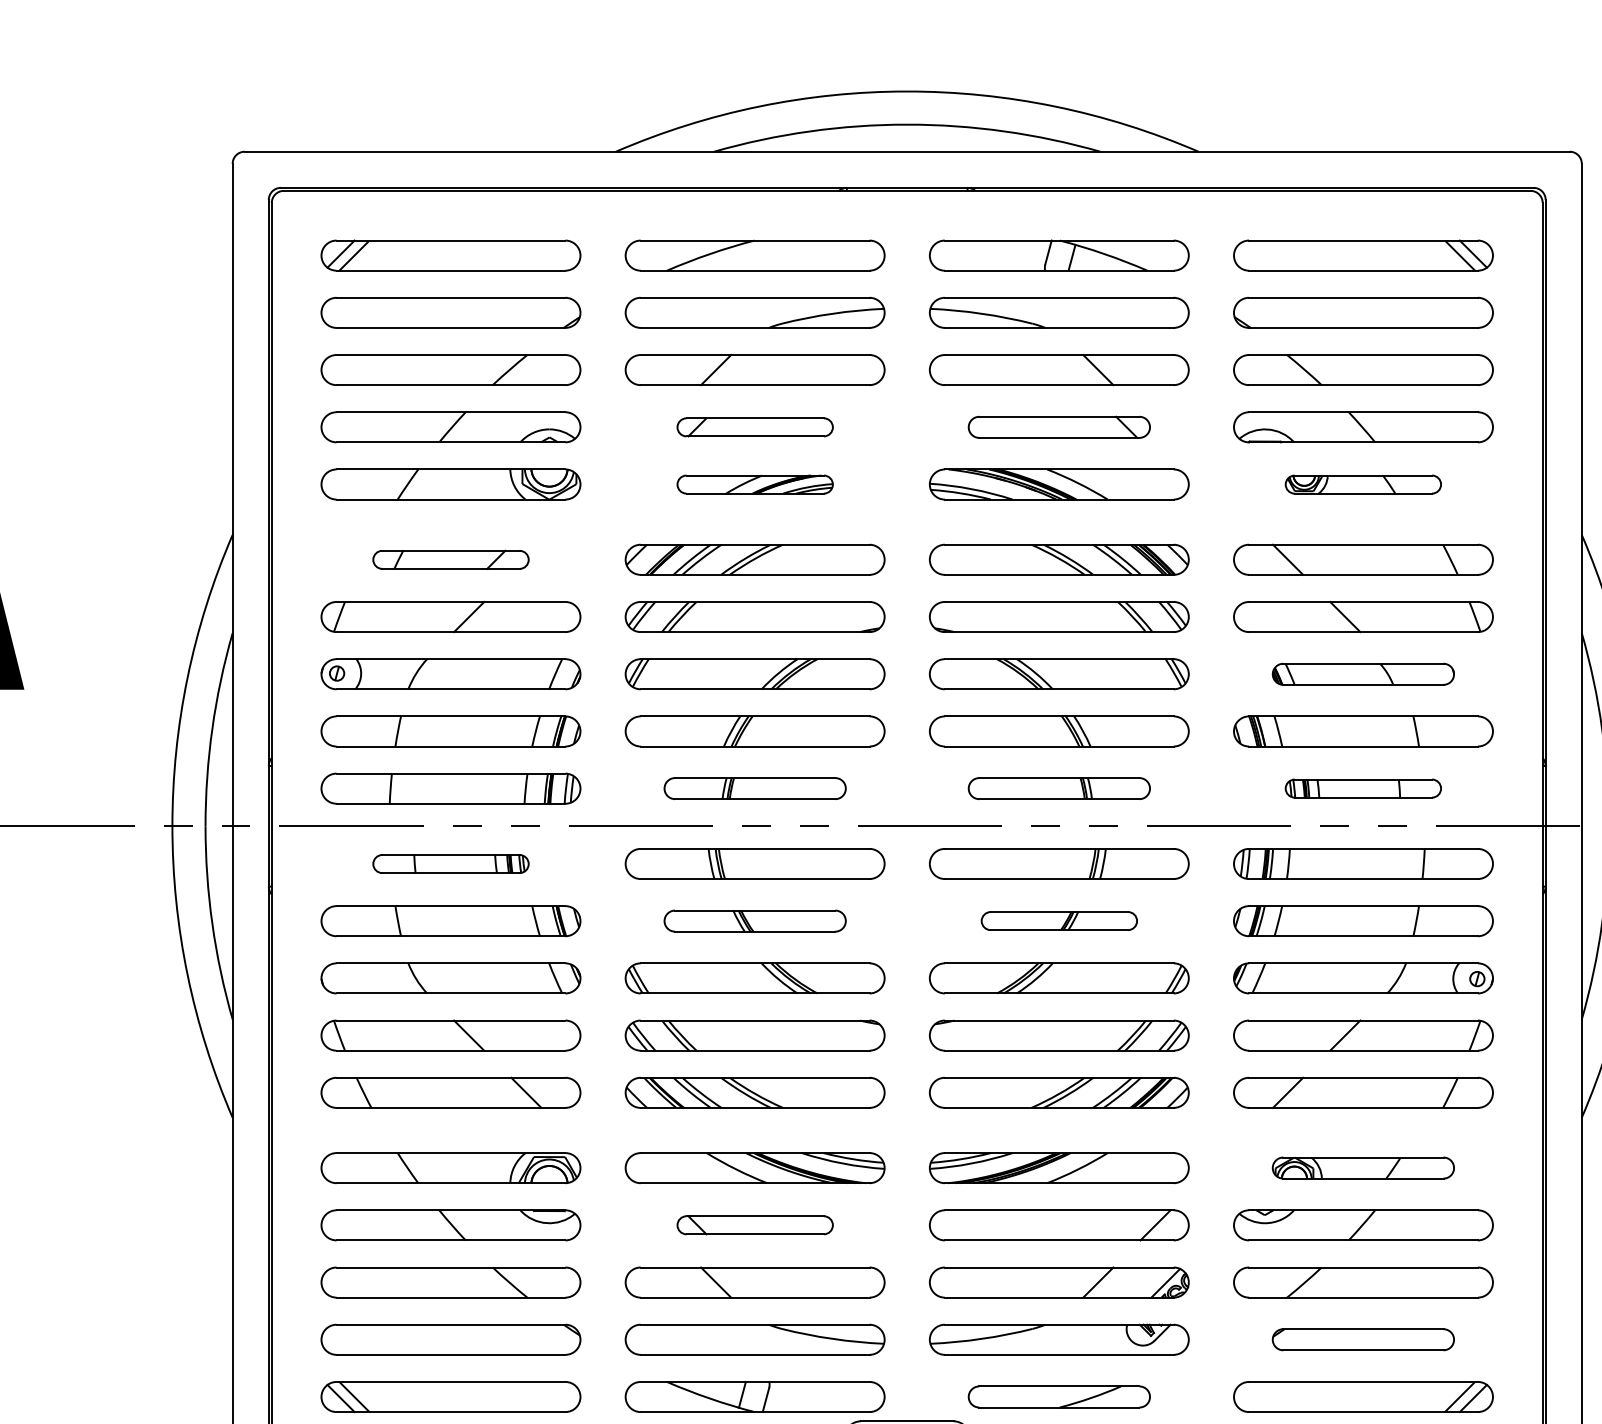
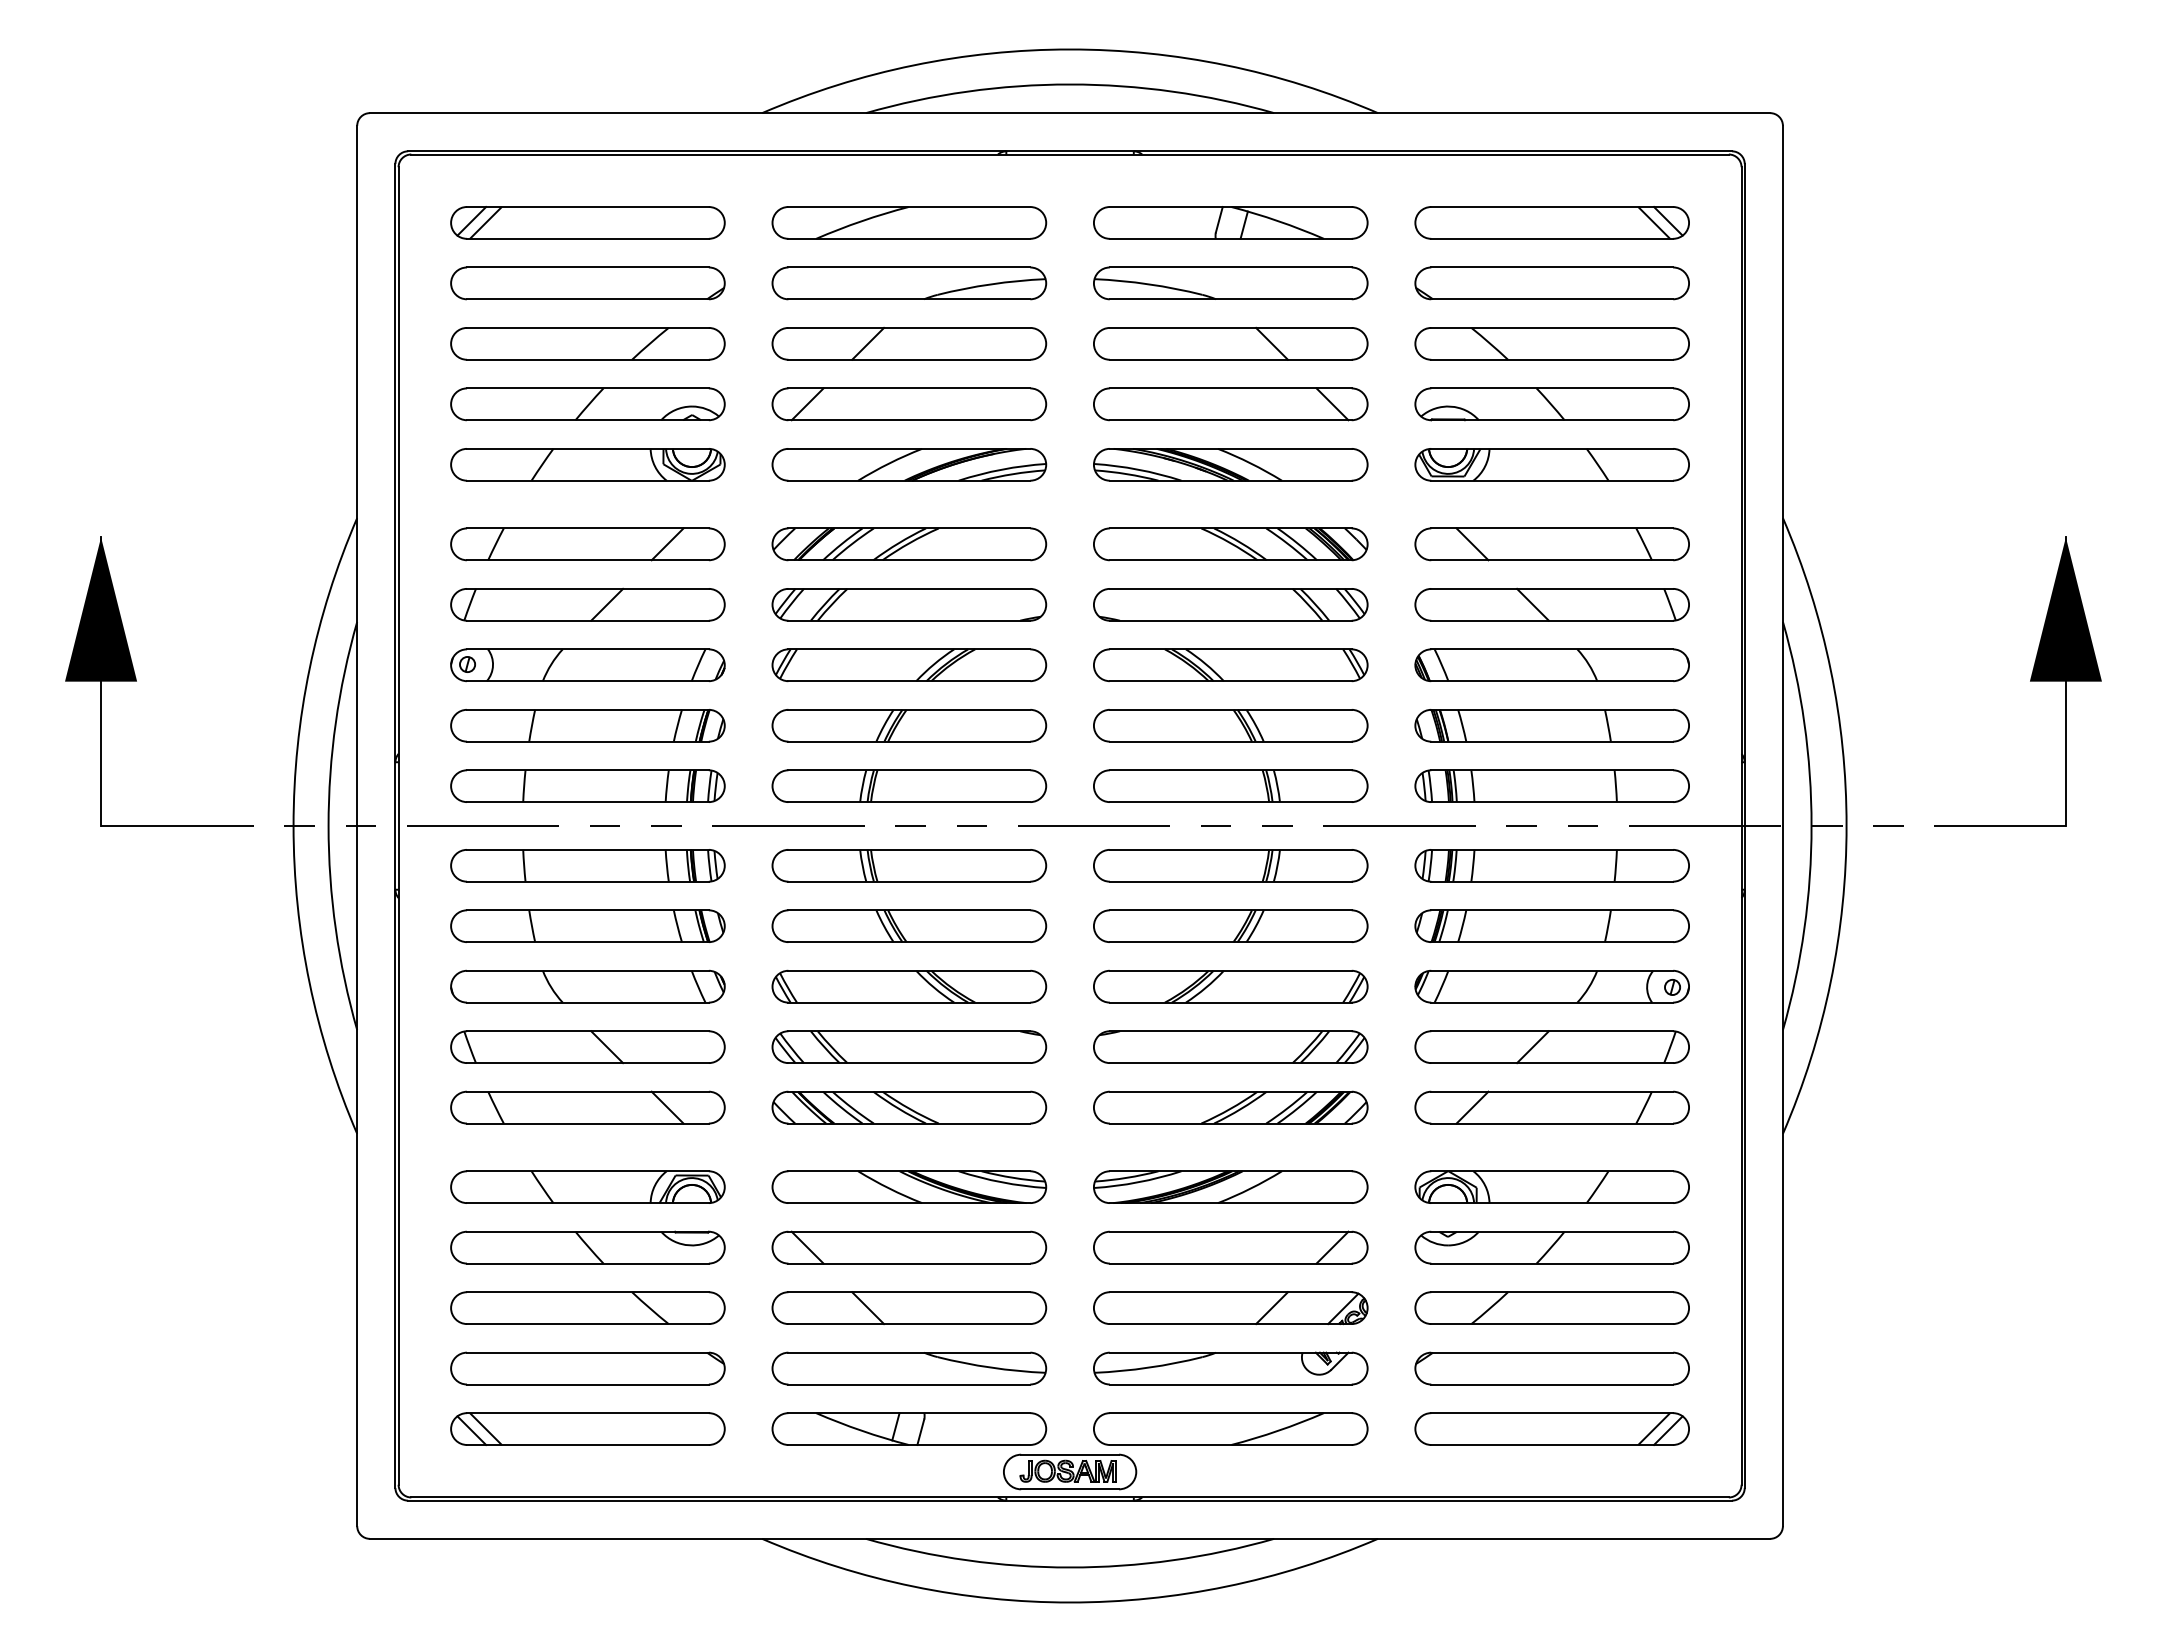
part: (755, 427) -> (909, 404), size x1.67
part: (1059, 427) -> (1230, 404), size x1.43
part: (755, 484) -> (909, 464), size x1.67
part: (1362, 484) -> (1551, 464), size x1.67
part: (450, 559) -> (587, 544), size x1.67
part: (1362, 674) -> (1551, 665), size x1.43
part: (755, 788) -> (909, 785), size x1.43
part: (1059, 788) -> (1230, 785), size x1.43
part: (1362, 788) -> (1551, 785), size x1.67
part: (450, 863) -> (587, 865), size x1.67
part: (755, 920) -> (909, 925), size x1.43
part: (1059, 920) -> (1230, 925), size x1.67
part: (1362, 1167) -> (1551, 1186), size x1.43
part: (755, 1225) -> (909, 1247), size x1.67
part: (1362, 1339) -> (1551, 1368), size x1.43
part: (1059, 1396) -> (1230, 1428), size x1.43

